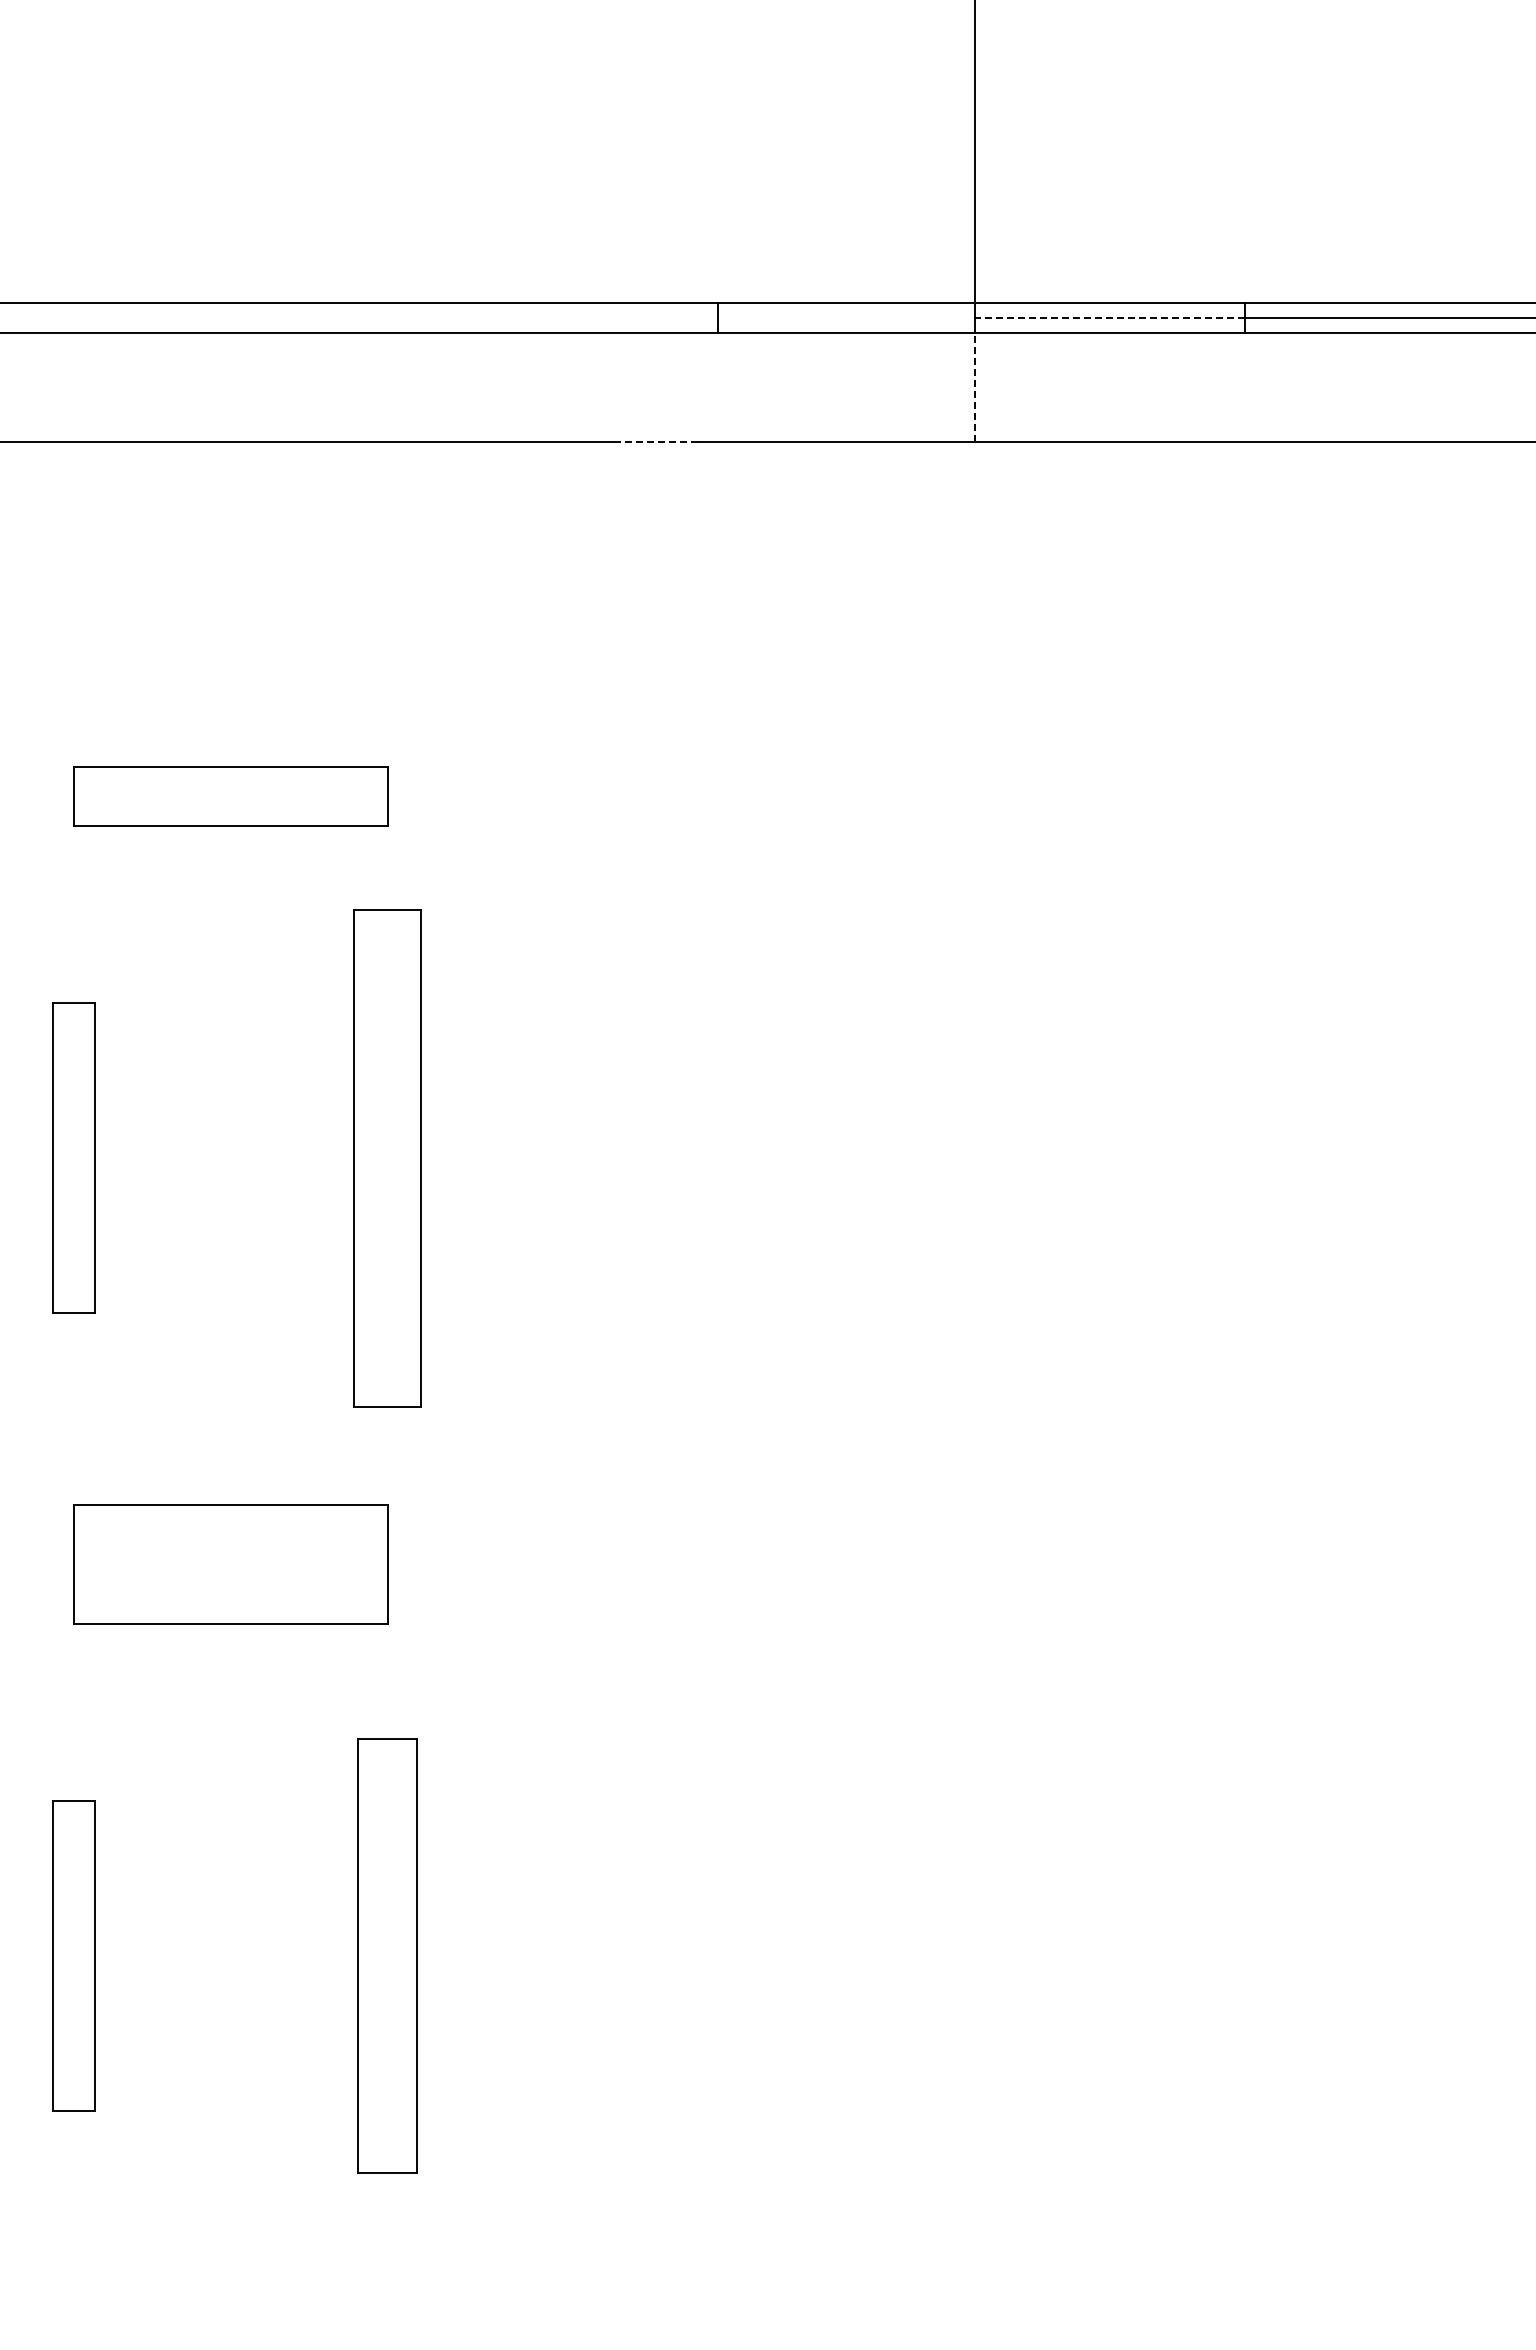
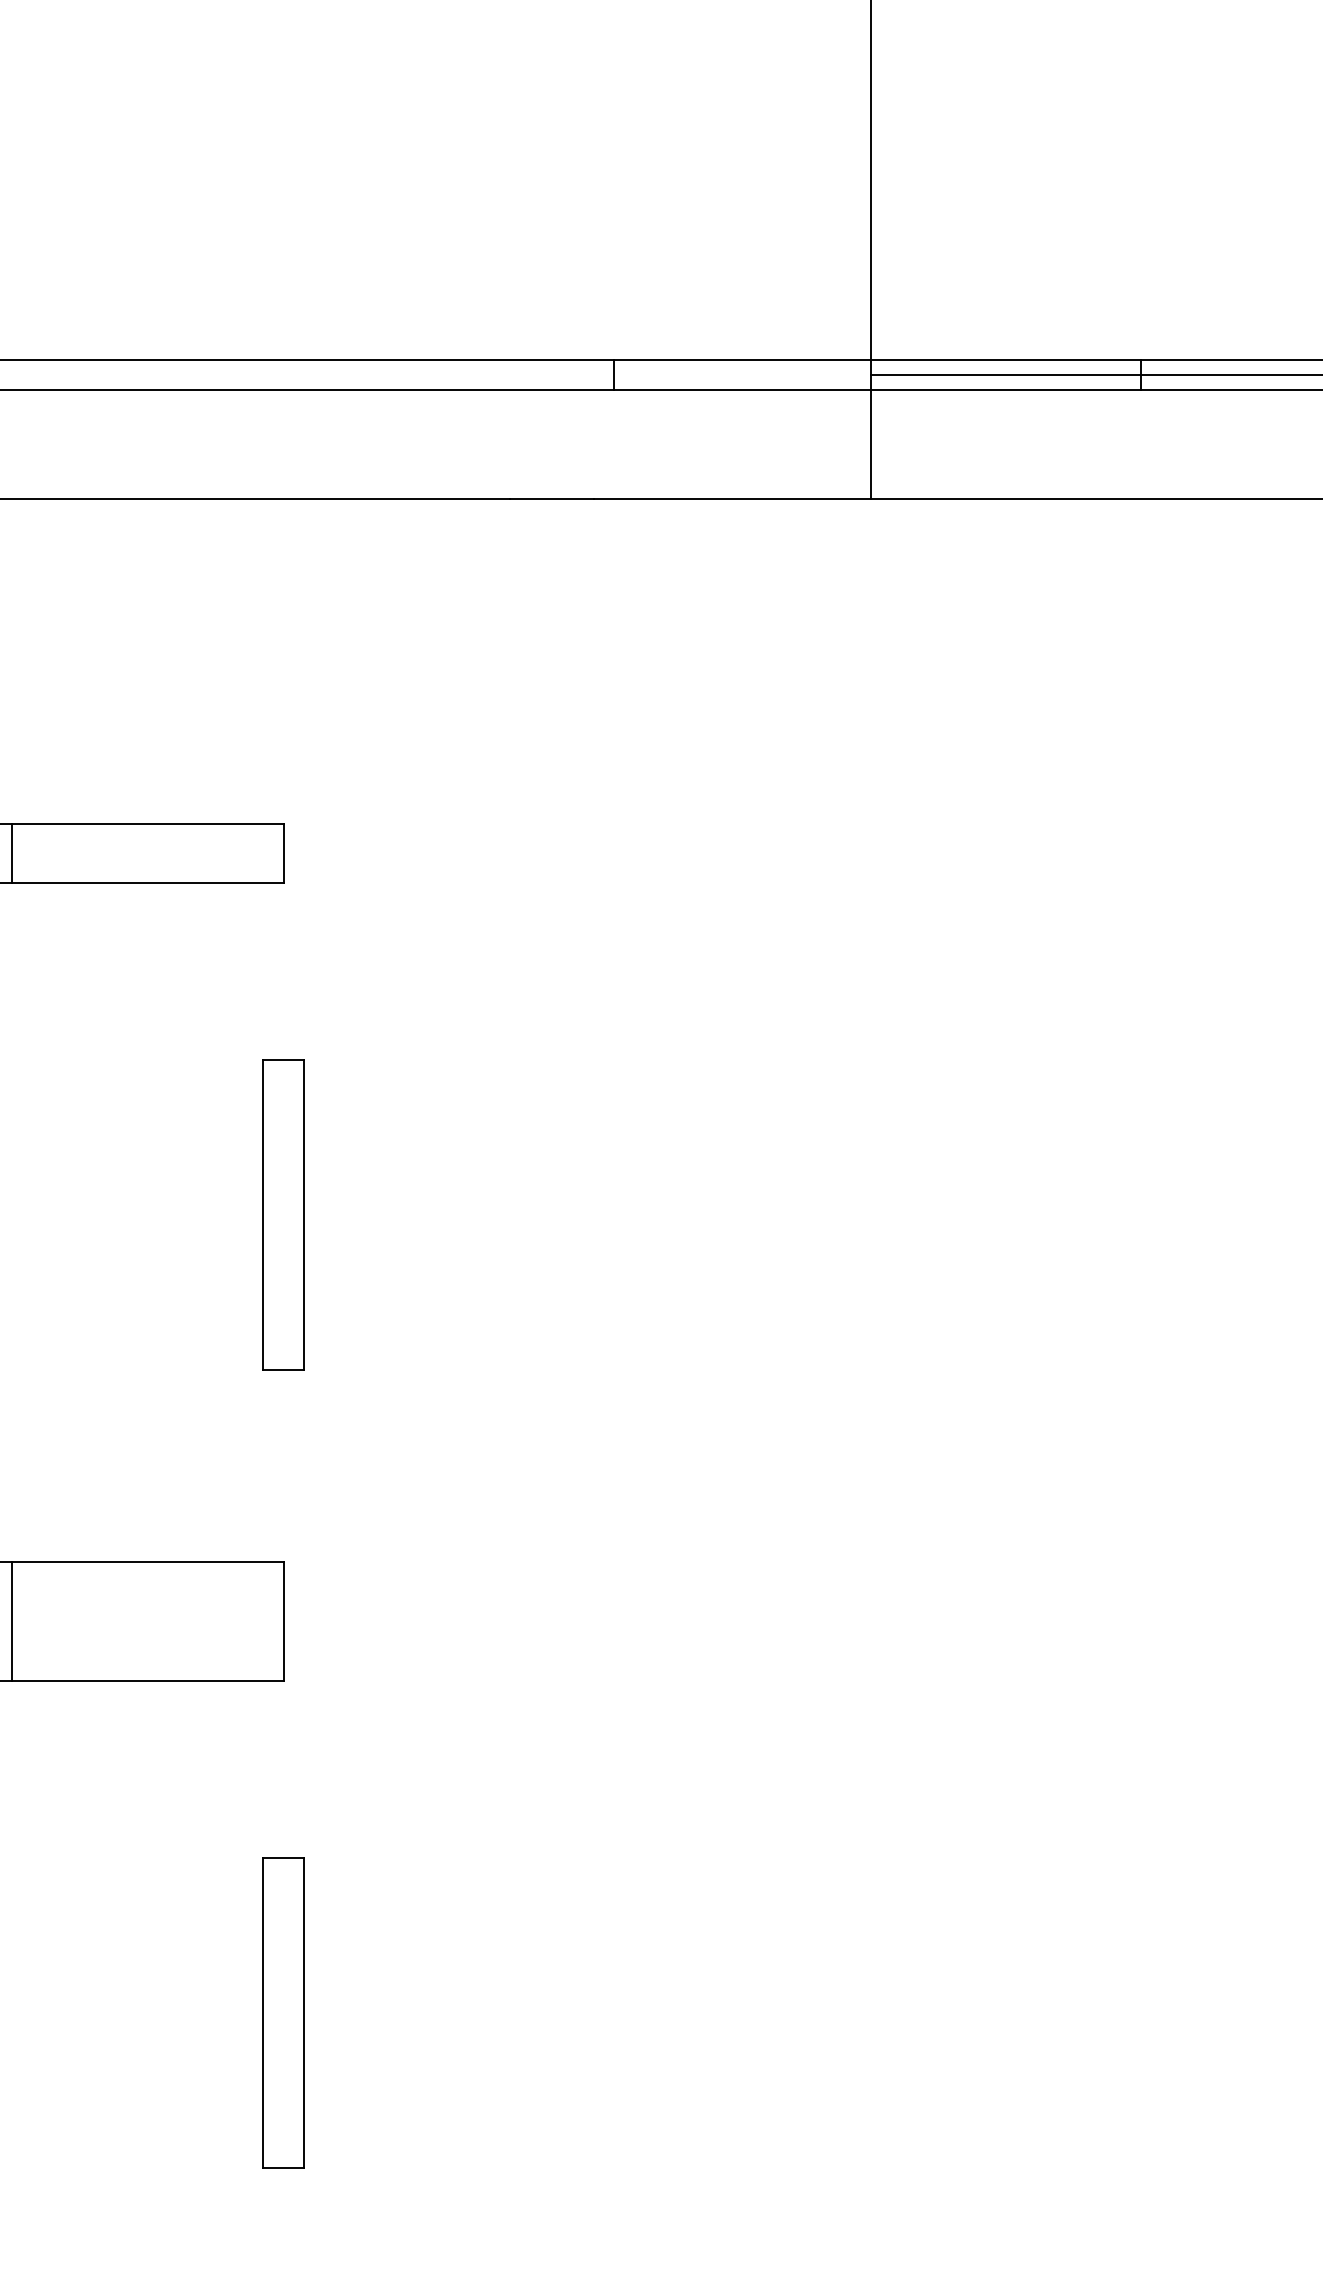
line: (1109, 317) -> (1005, 374), dashed -> solid
line: (974, 387) -> (870, 444), dashed -> solid
line: (655, 441) -> (551, 498), dashed -> solid
line: (115, 795) -> (11, 852), added
part: (387, 1157) -> (283, 1214), size x0.62
line: (115, 1564) -> (11, 1621), added
part: (387, 1955) -> (283, 2012), size x0.71

